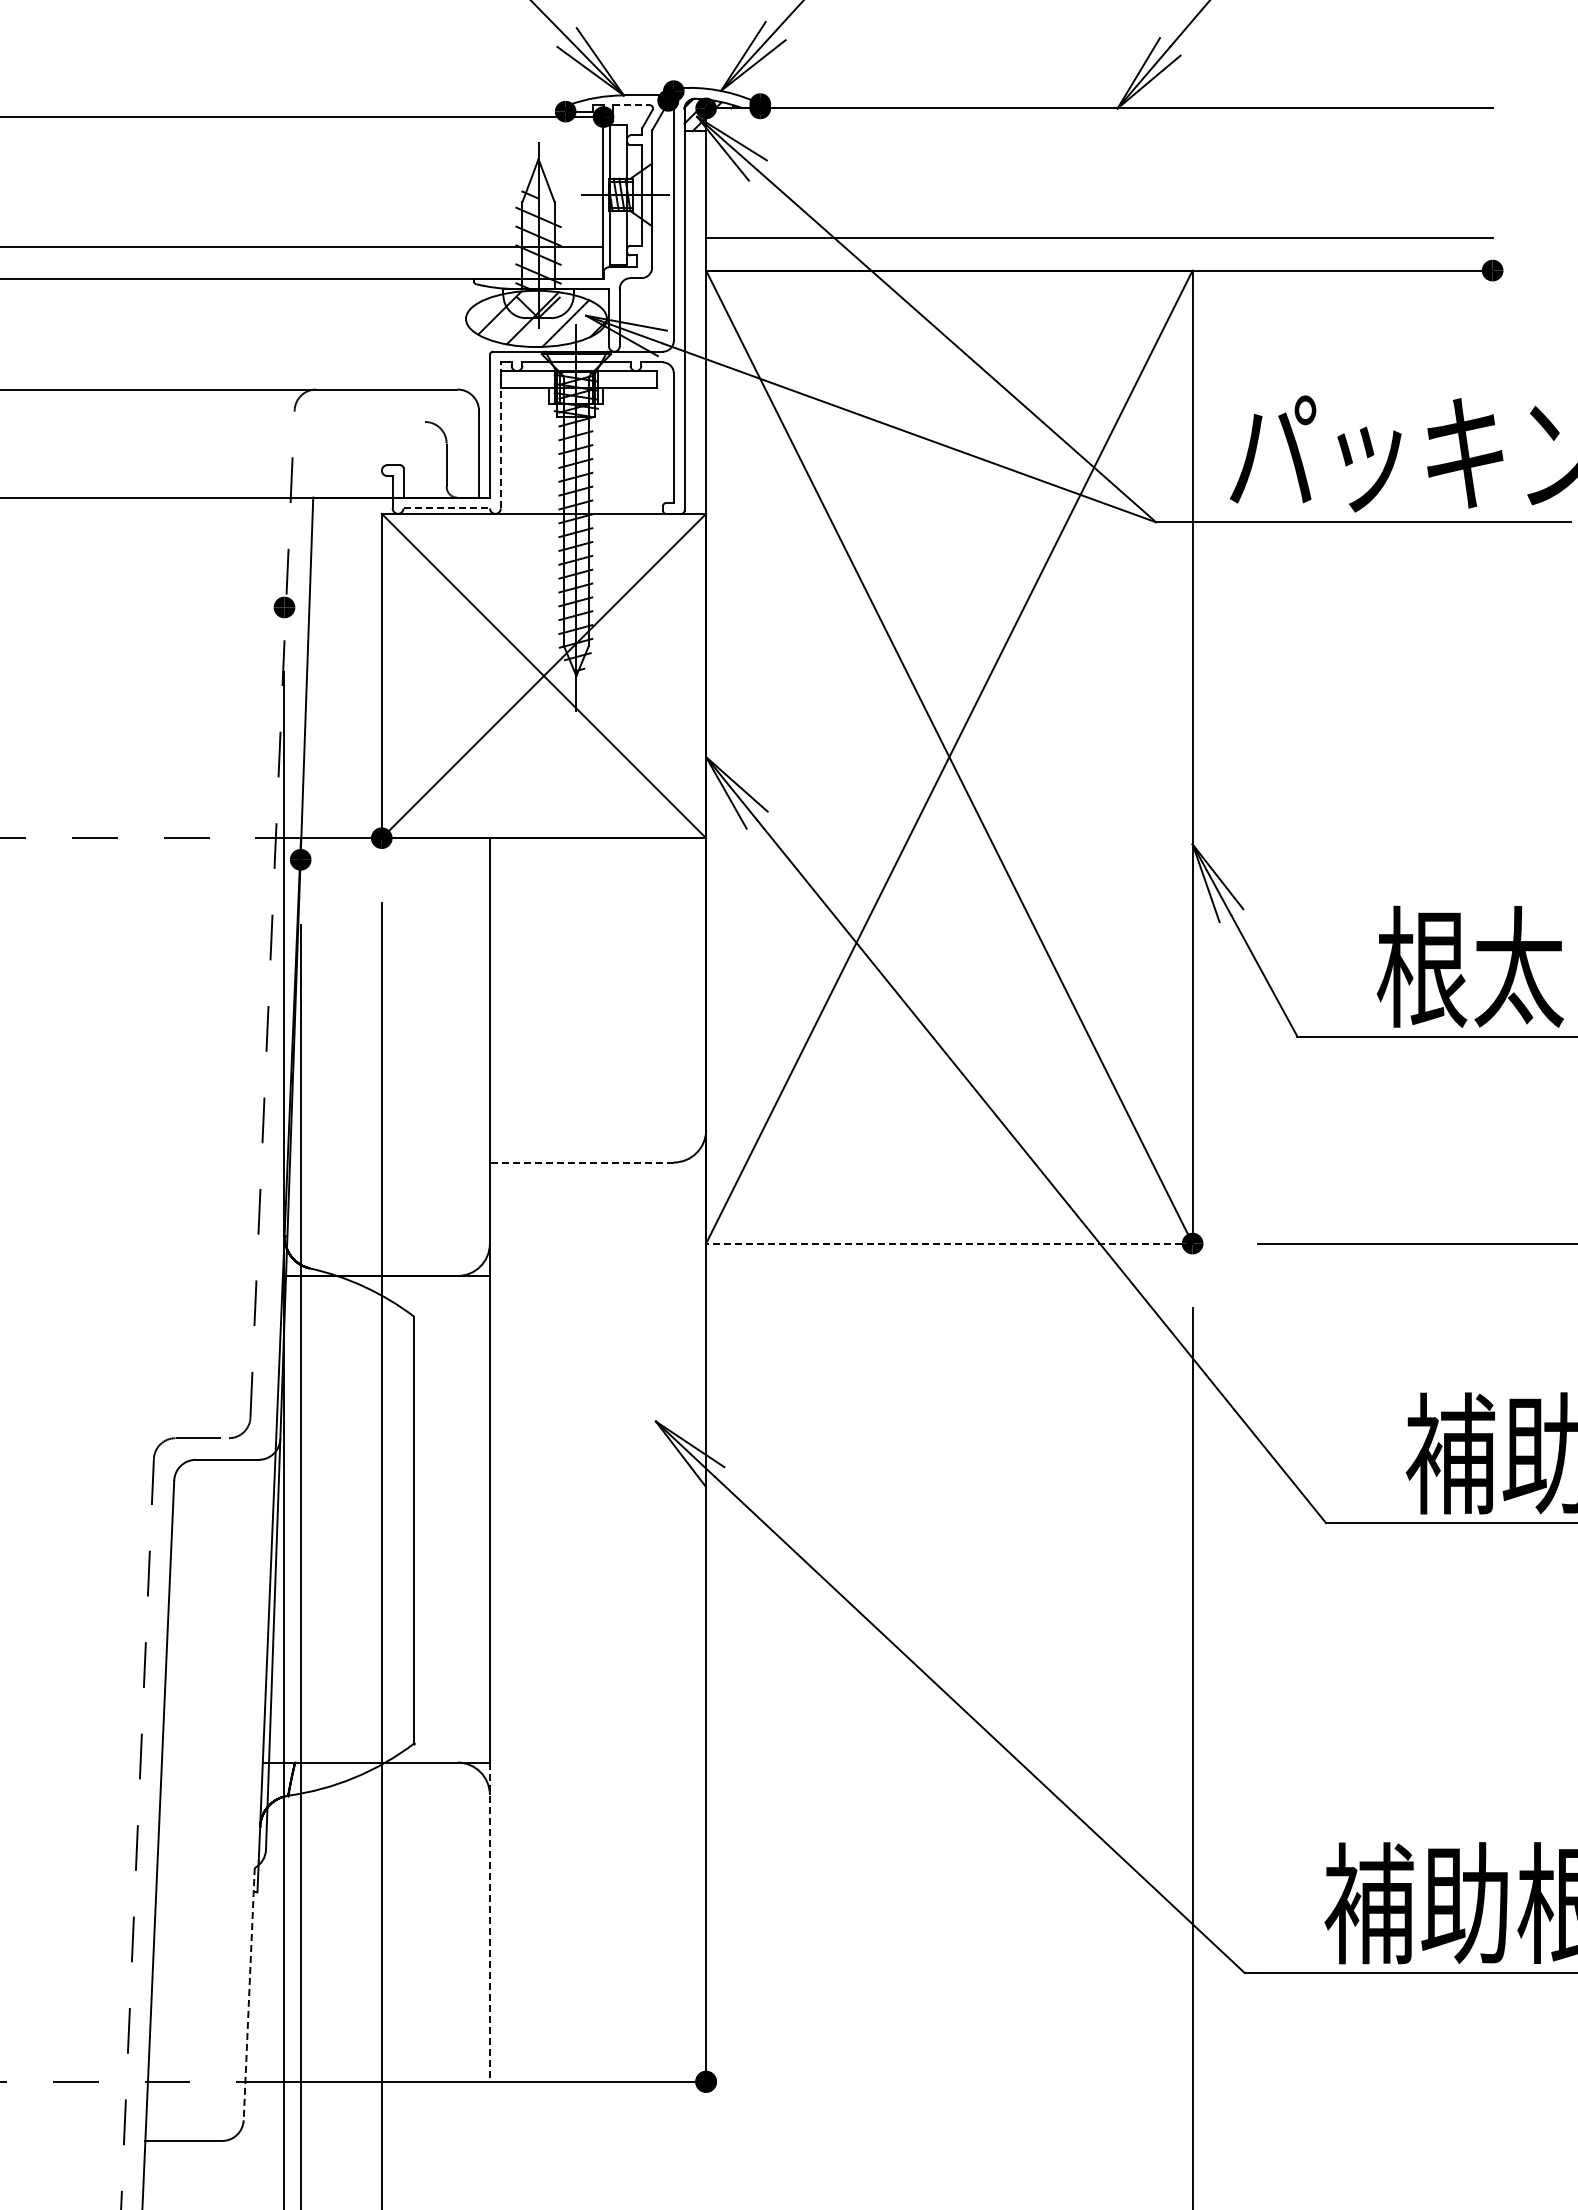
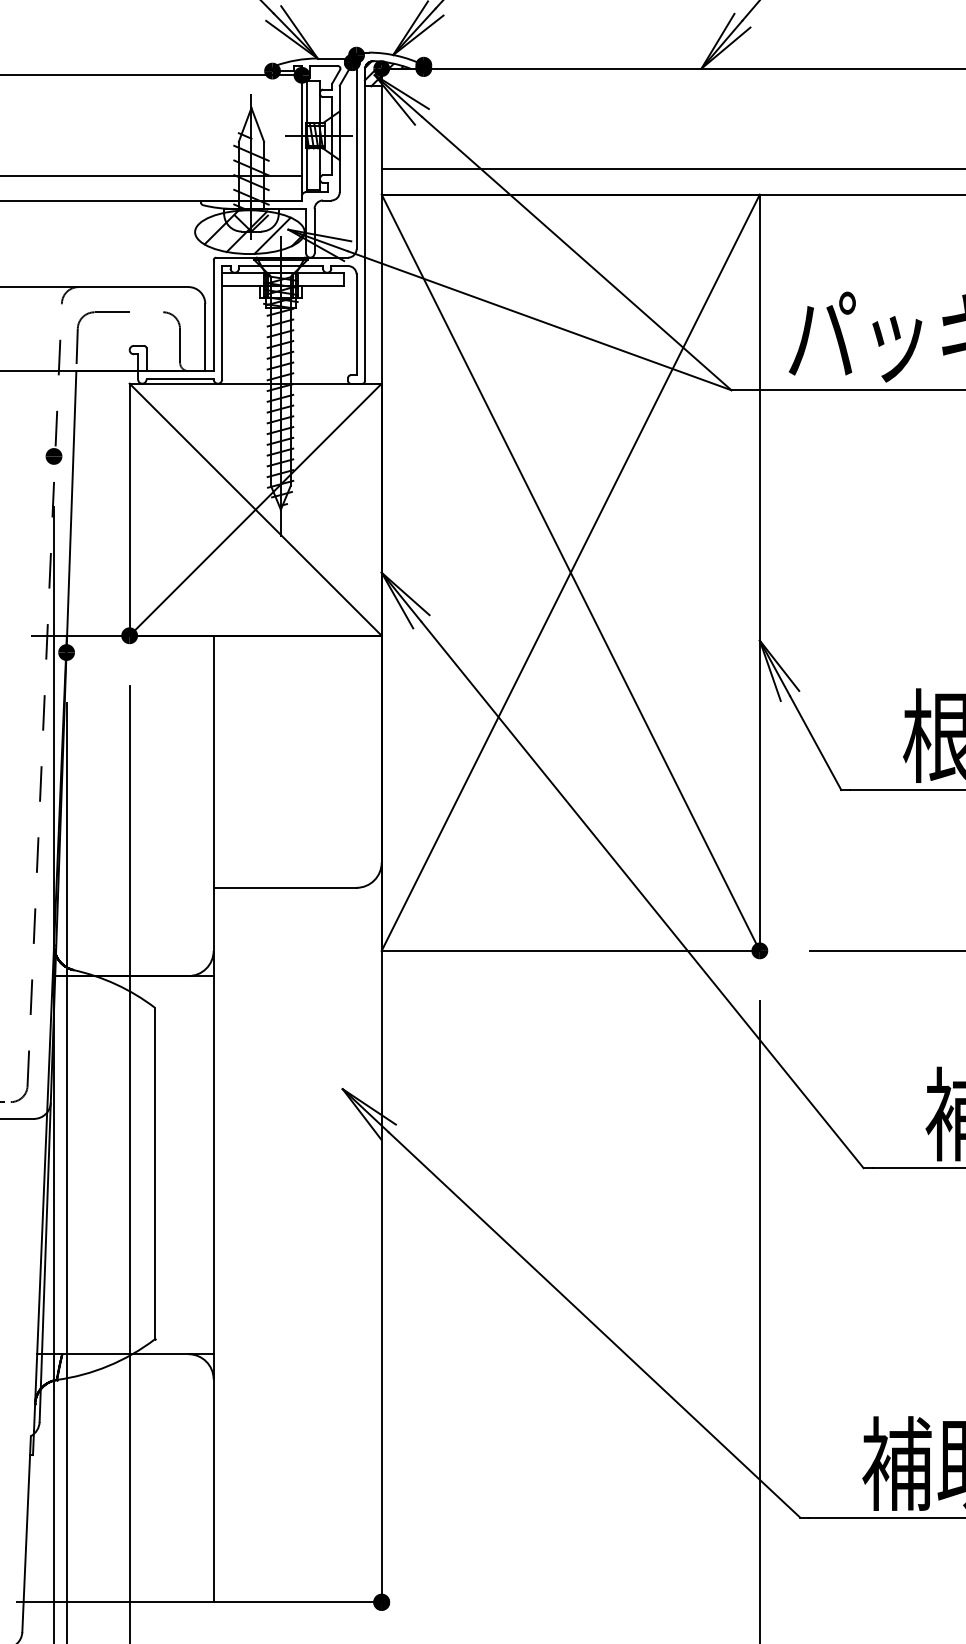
line: (632, 105) -> (324, 66), dashed -> solid
line: (500, 435) -> (221, 322), dashed -> solid
part: (315, 454) -> (78, 337), added
line: (447, 508) -> (180, 379), dashed -> solid
line: (581, 1162) -> (284, 887), dashed -> solid
line: (948, 1243) -> (570, 950), dashed -> solid
line: (489, 1922) -> (213, 1478), dashed -> solid
line: (249, 1994) -> (26, 1534), dashed -> solid

